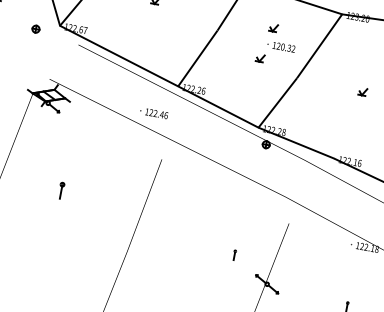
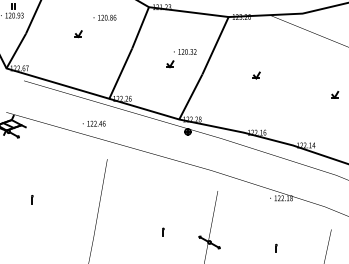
part: (273, 28) -> (176, 38), removed
part: (61, 191) -> (32, 199), size x0.62
part: (234, 254) -> (163, 231), moved

